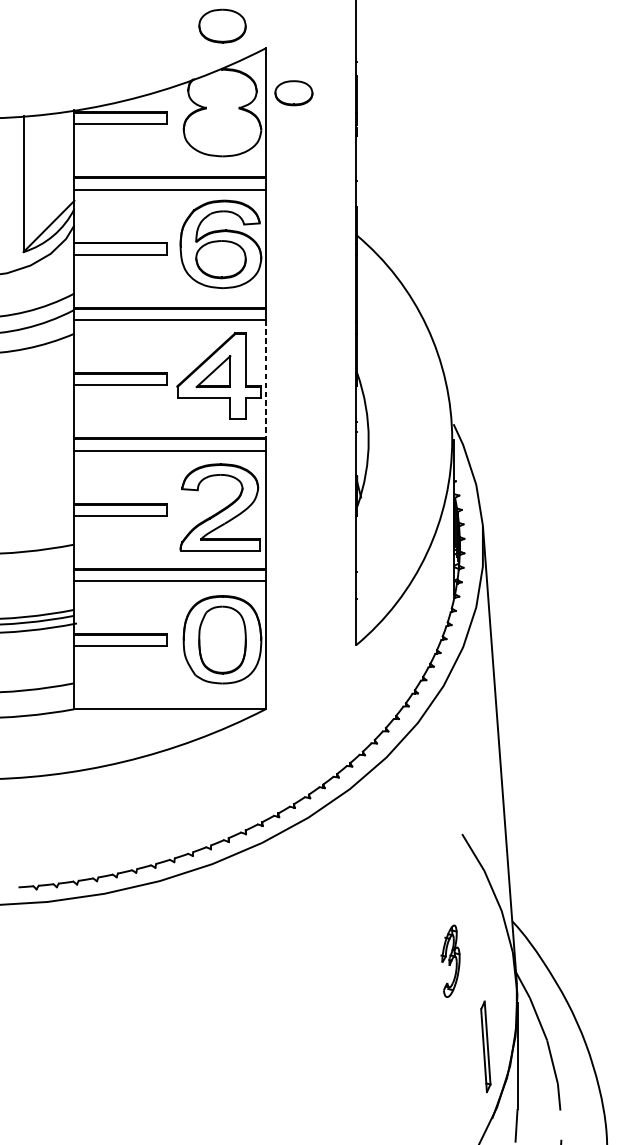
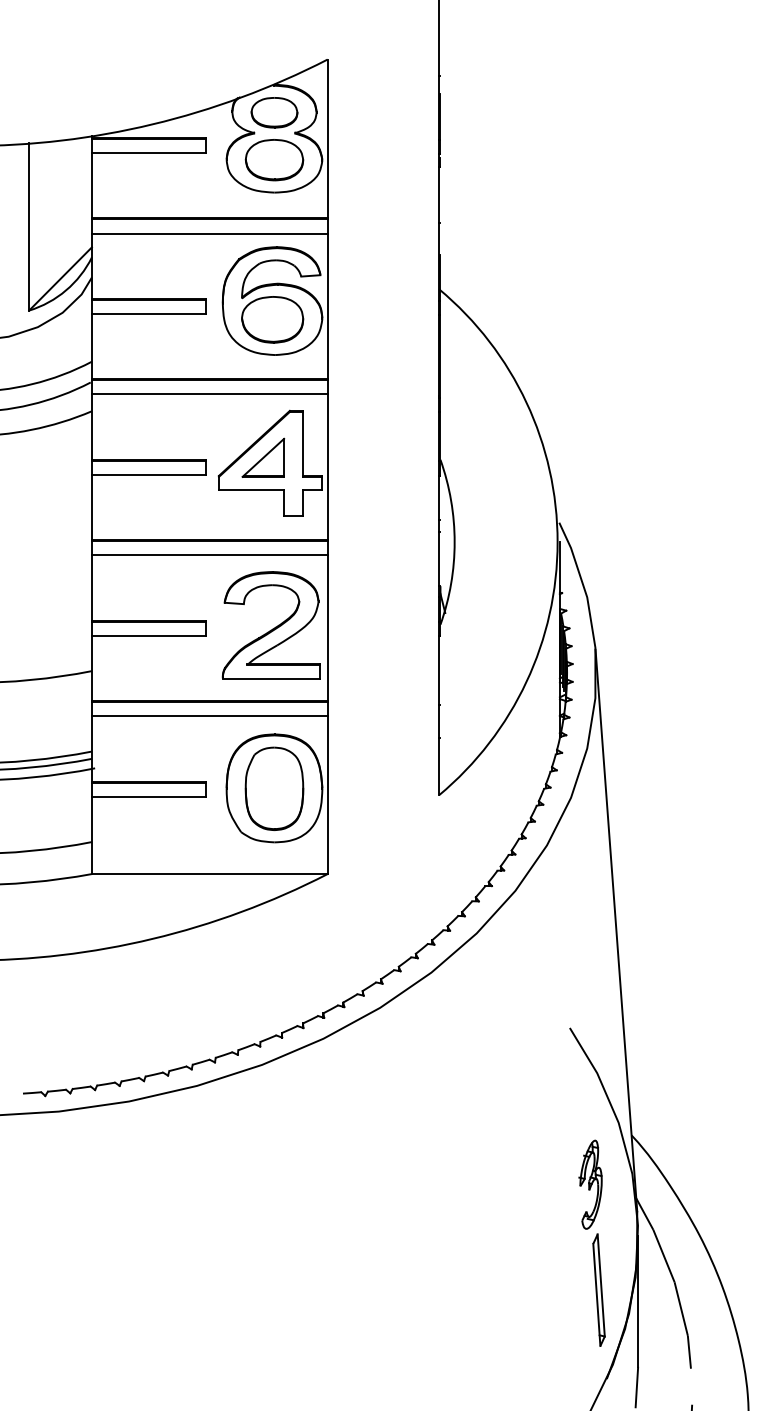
part: (222, 26) -> (274, 160), moved
part: (293, 93) -> (274, 112), moved
line: (265, 379) -> (327, 467), dashed -> solid
part: (450, 961) -> (590, 1184), moved

